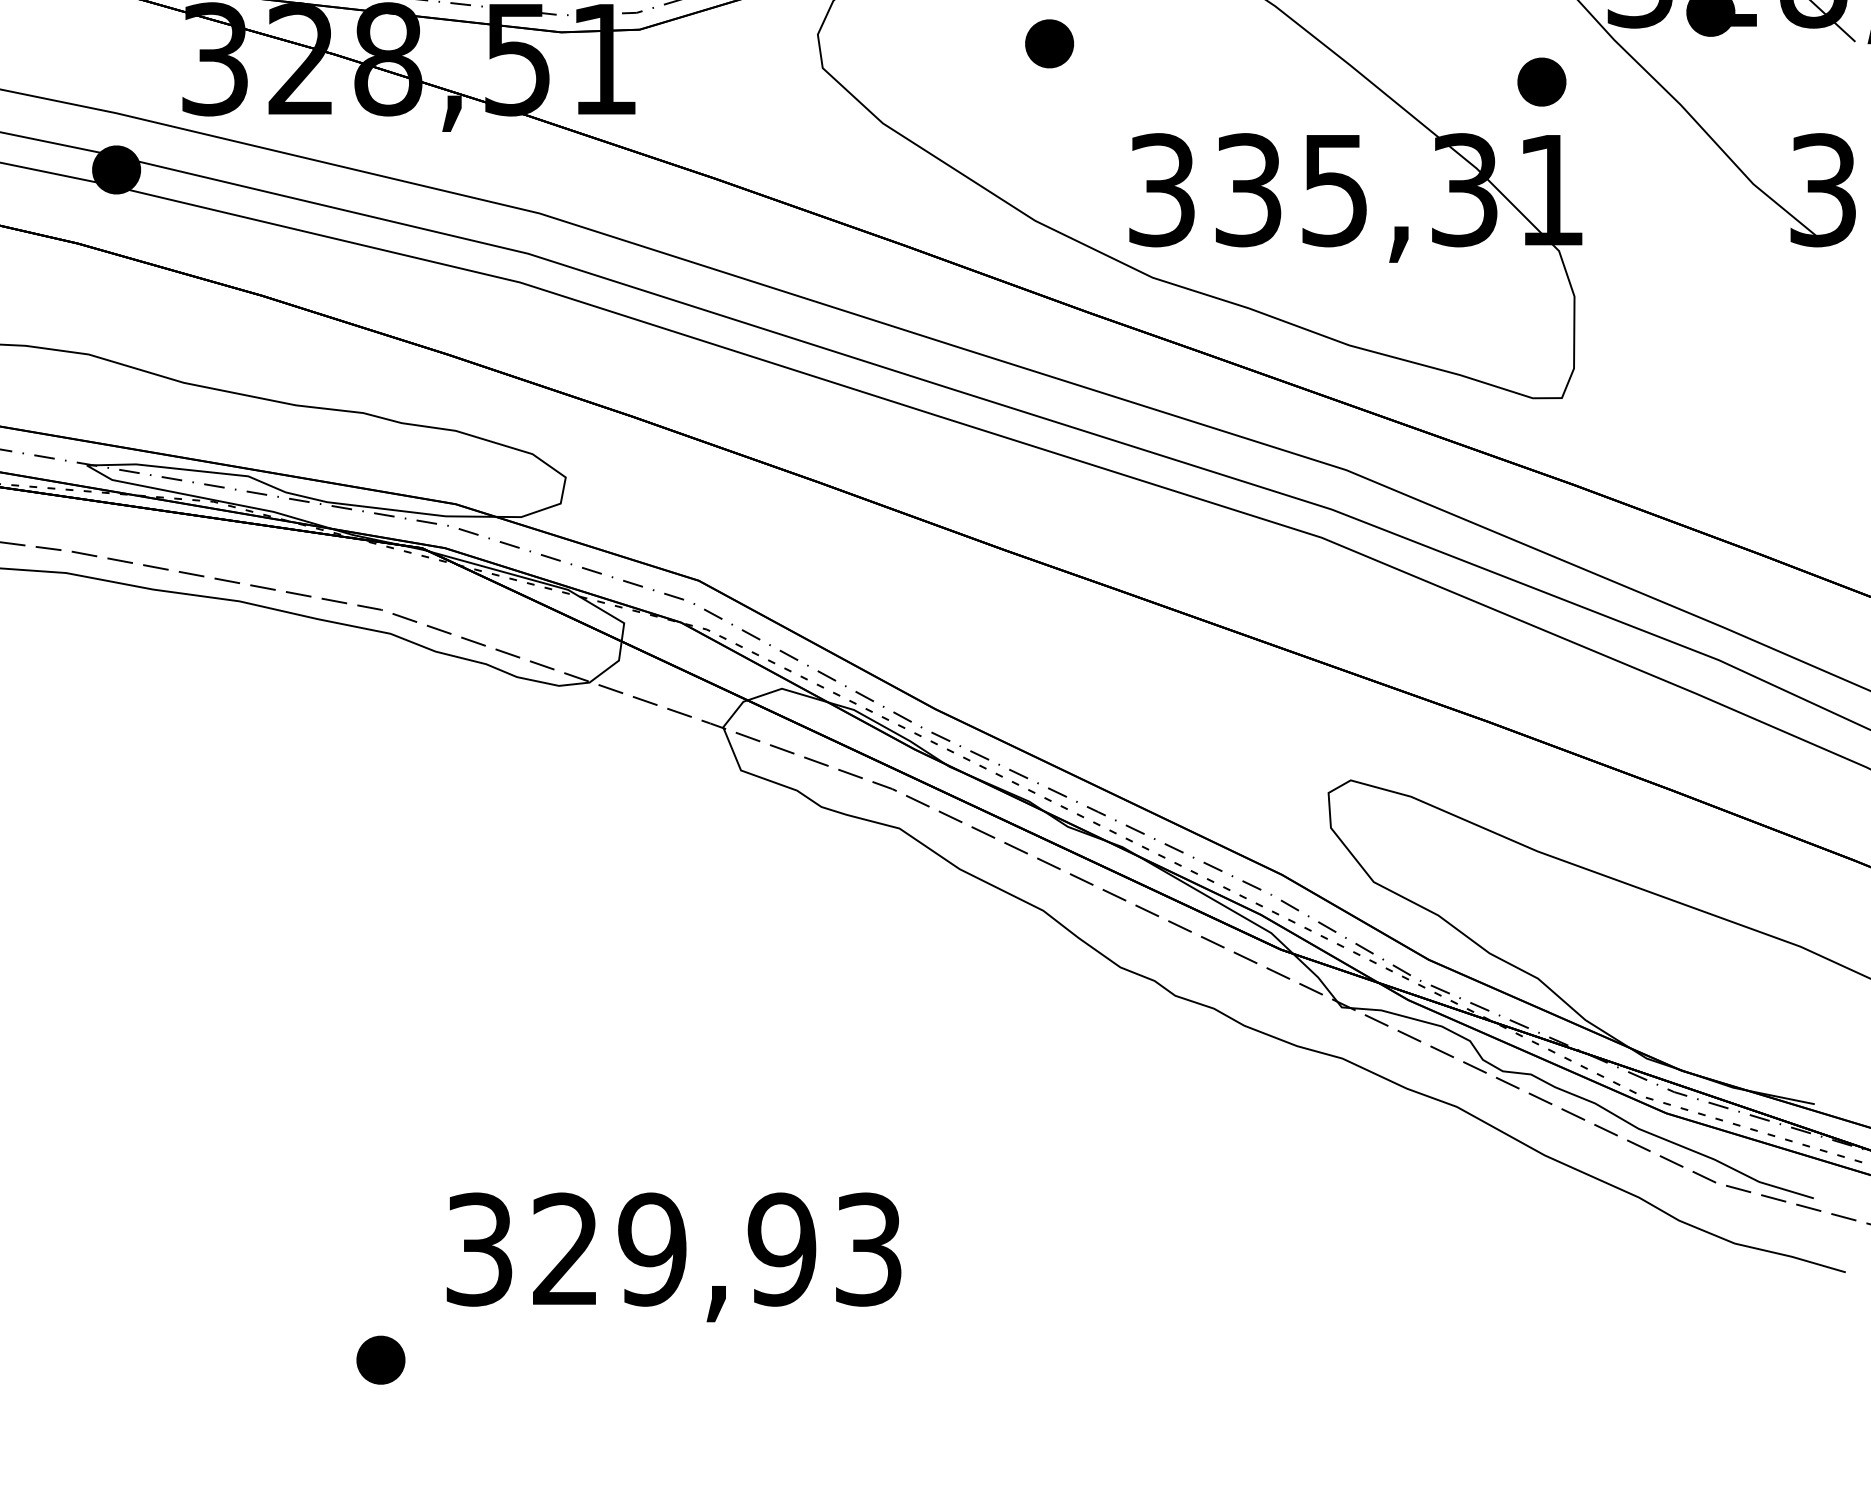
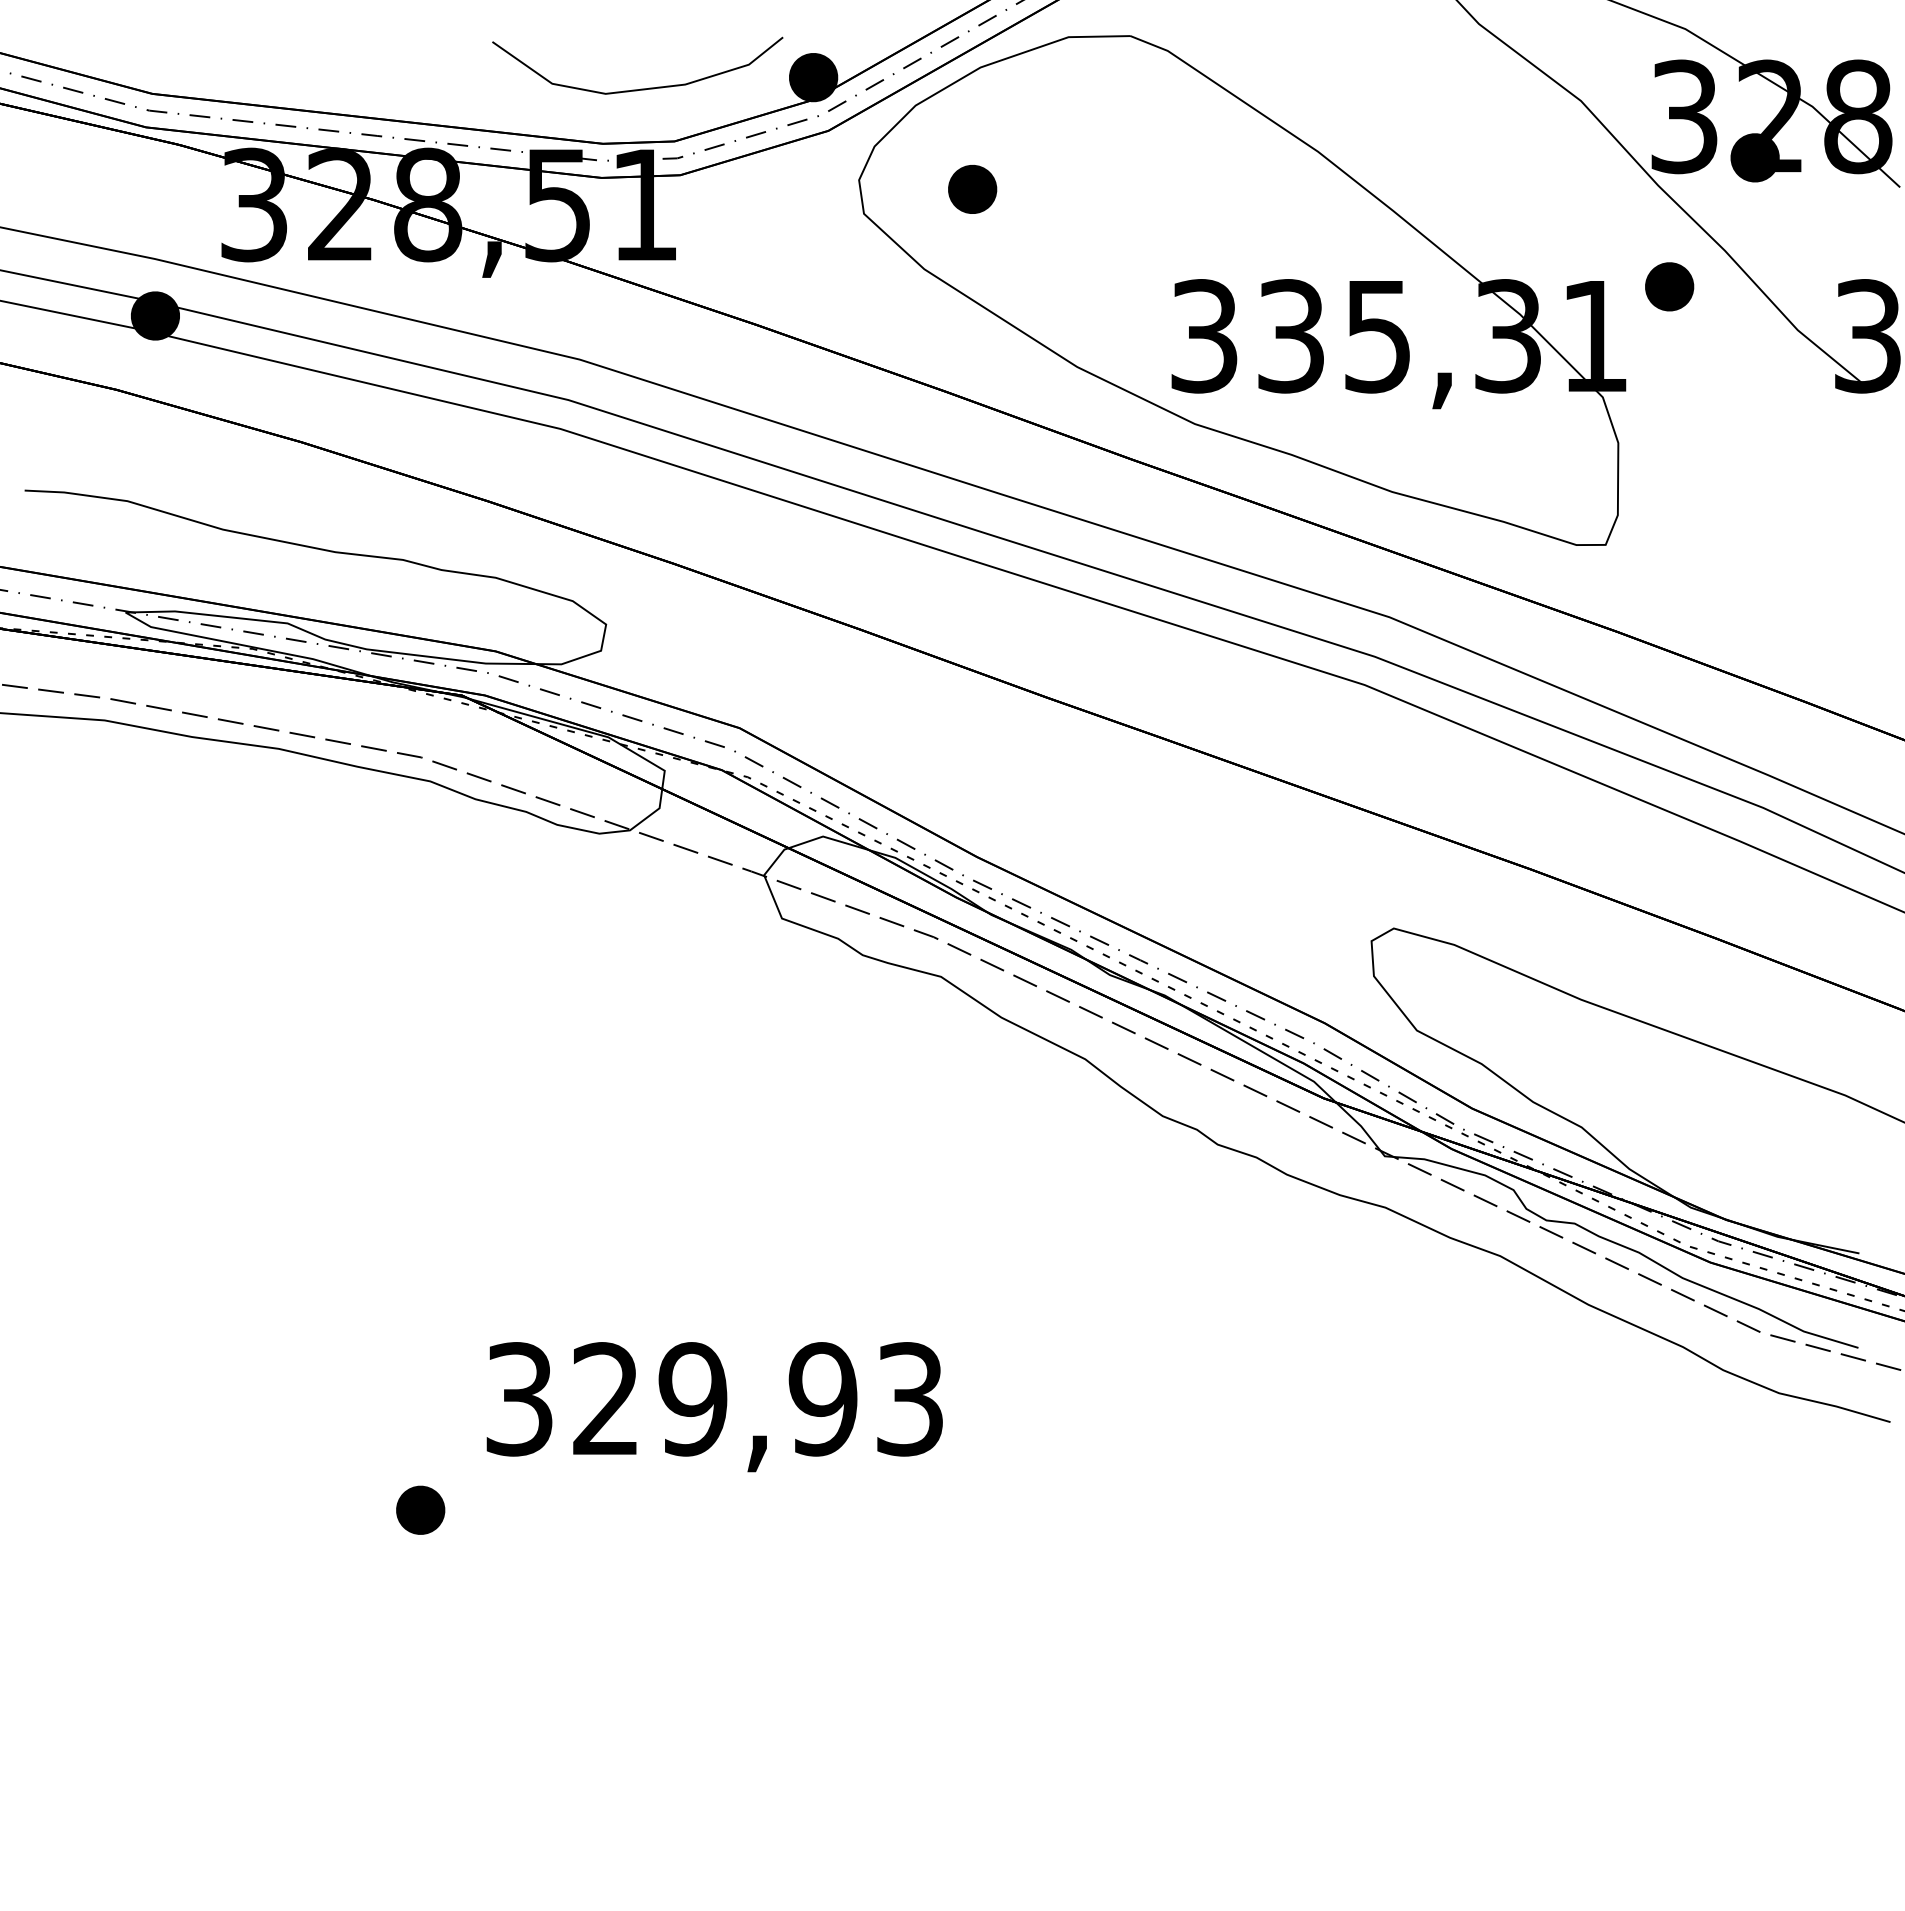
part: (1049, 43) -> (972, 189), moved
part: (1541, 81) -> (1669, 286), moved

